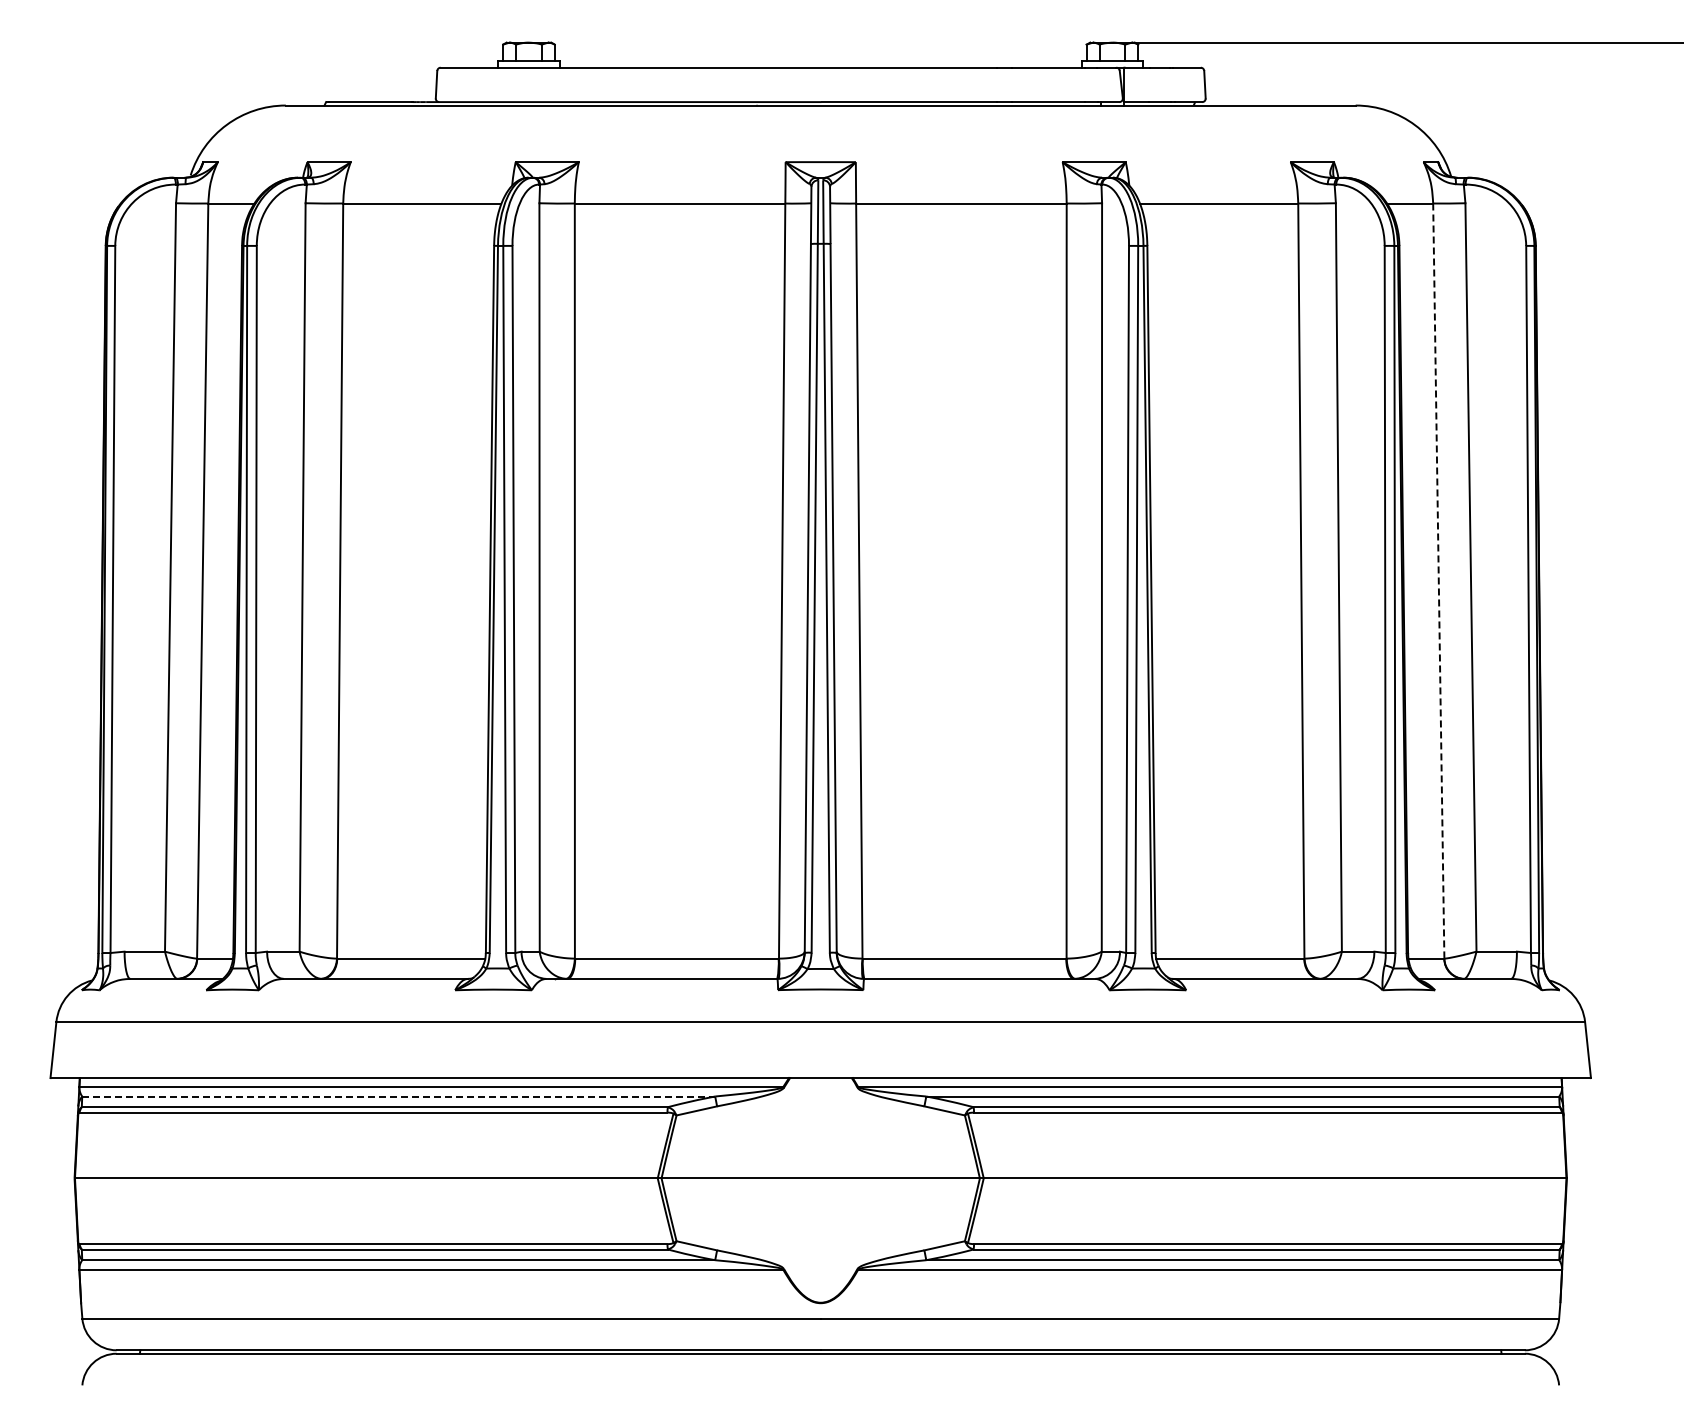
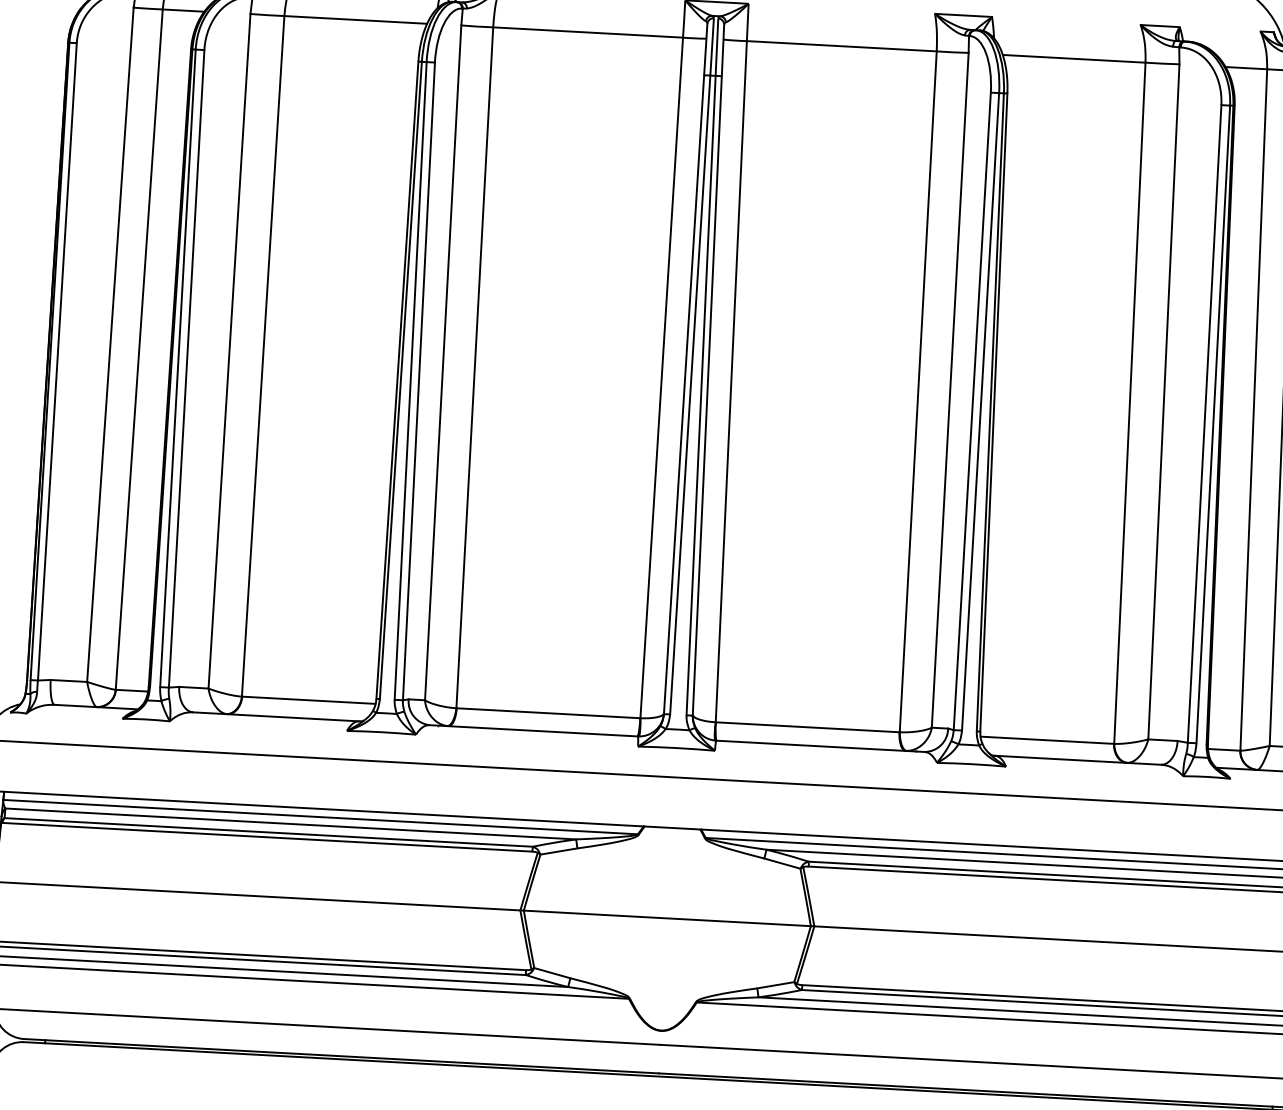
line: (1438, 579) -> (1253, 408), dashed -> solid
line: (399, 1096) -> (291, 824), dashed -> solid

